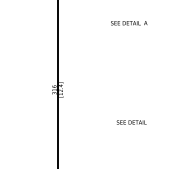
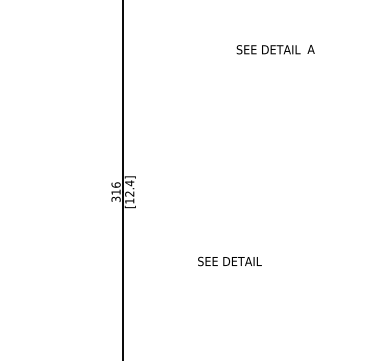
text: (131, 122) -> (229, 261), moved

